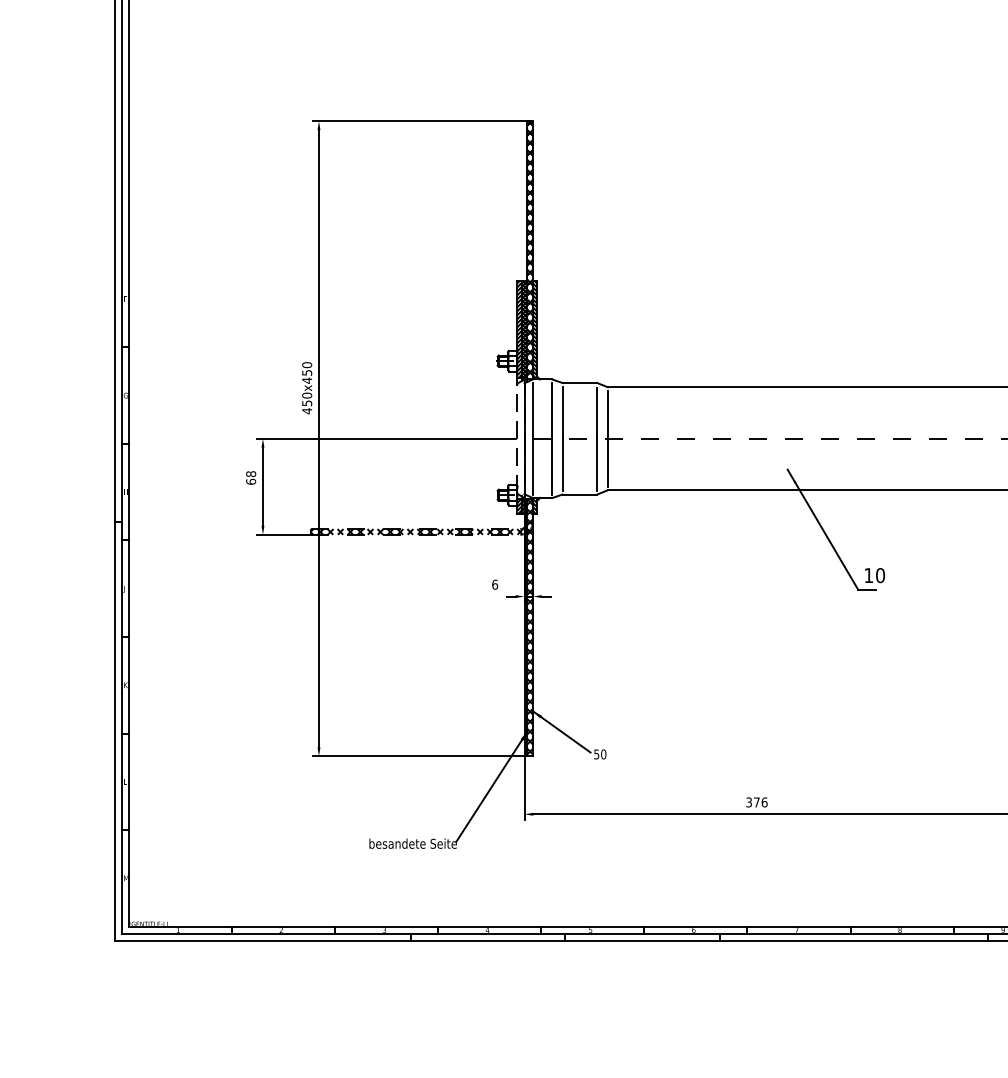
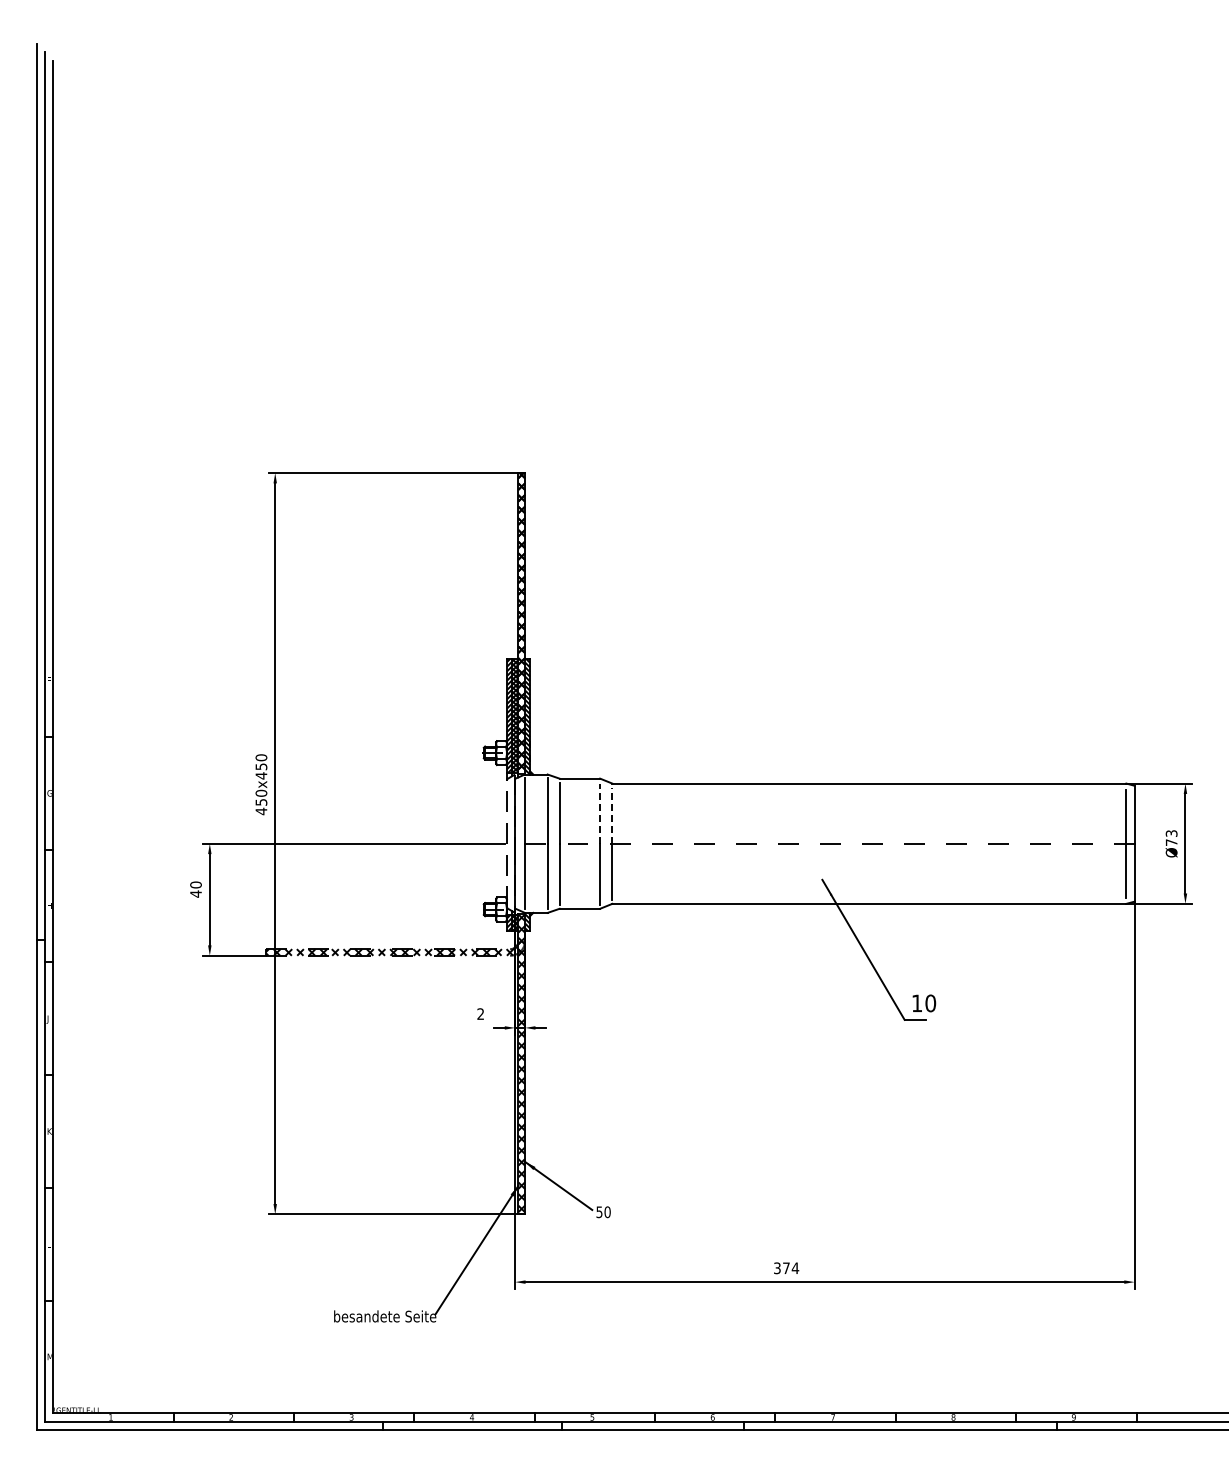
line: (597, 413) -> (600, 814), solid -> dashed
line: (607, 414) -> (612, 815), solid -> dashed
text: (250, 477) -> (195, 889), 68 -> 40
text: (494, 584) -> (480, 1013), 6 -> 2
text: (763, 802) -> (794, 1268), 376 -> 374

